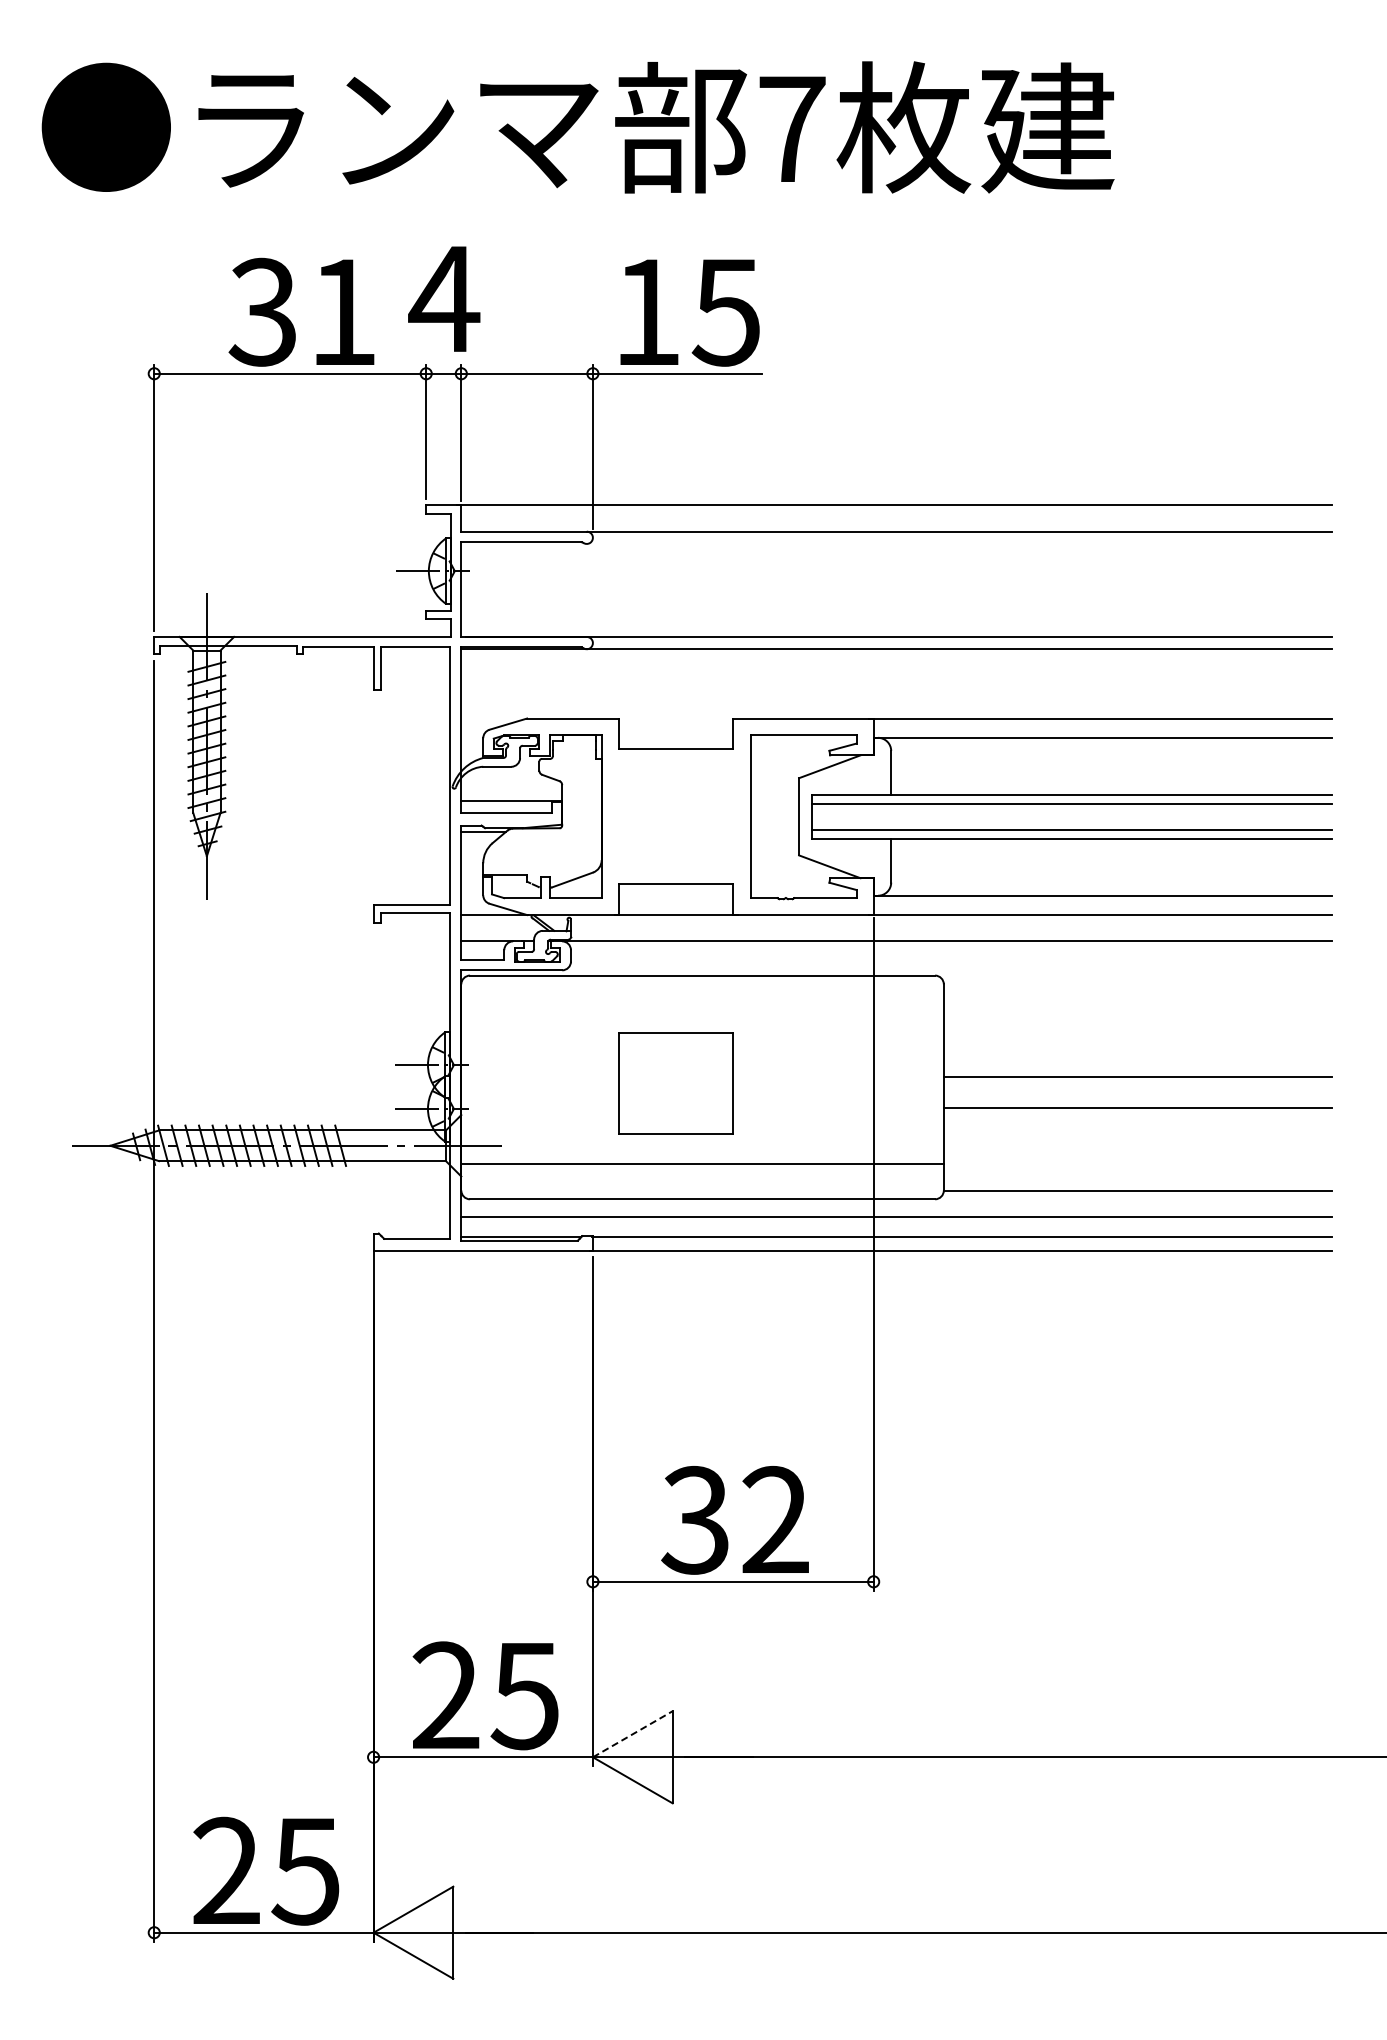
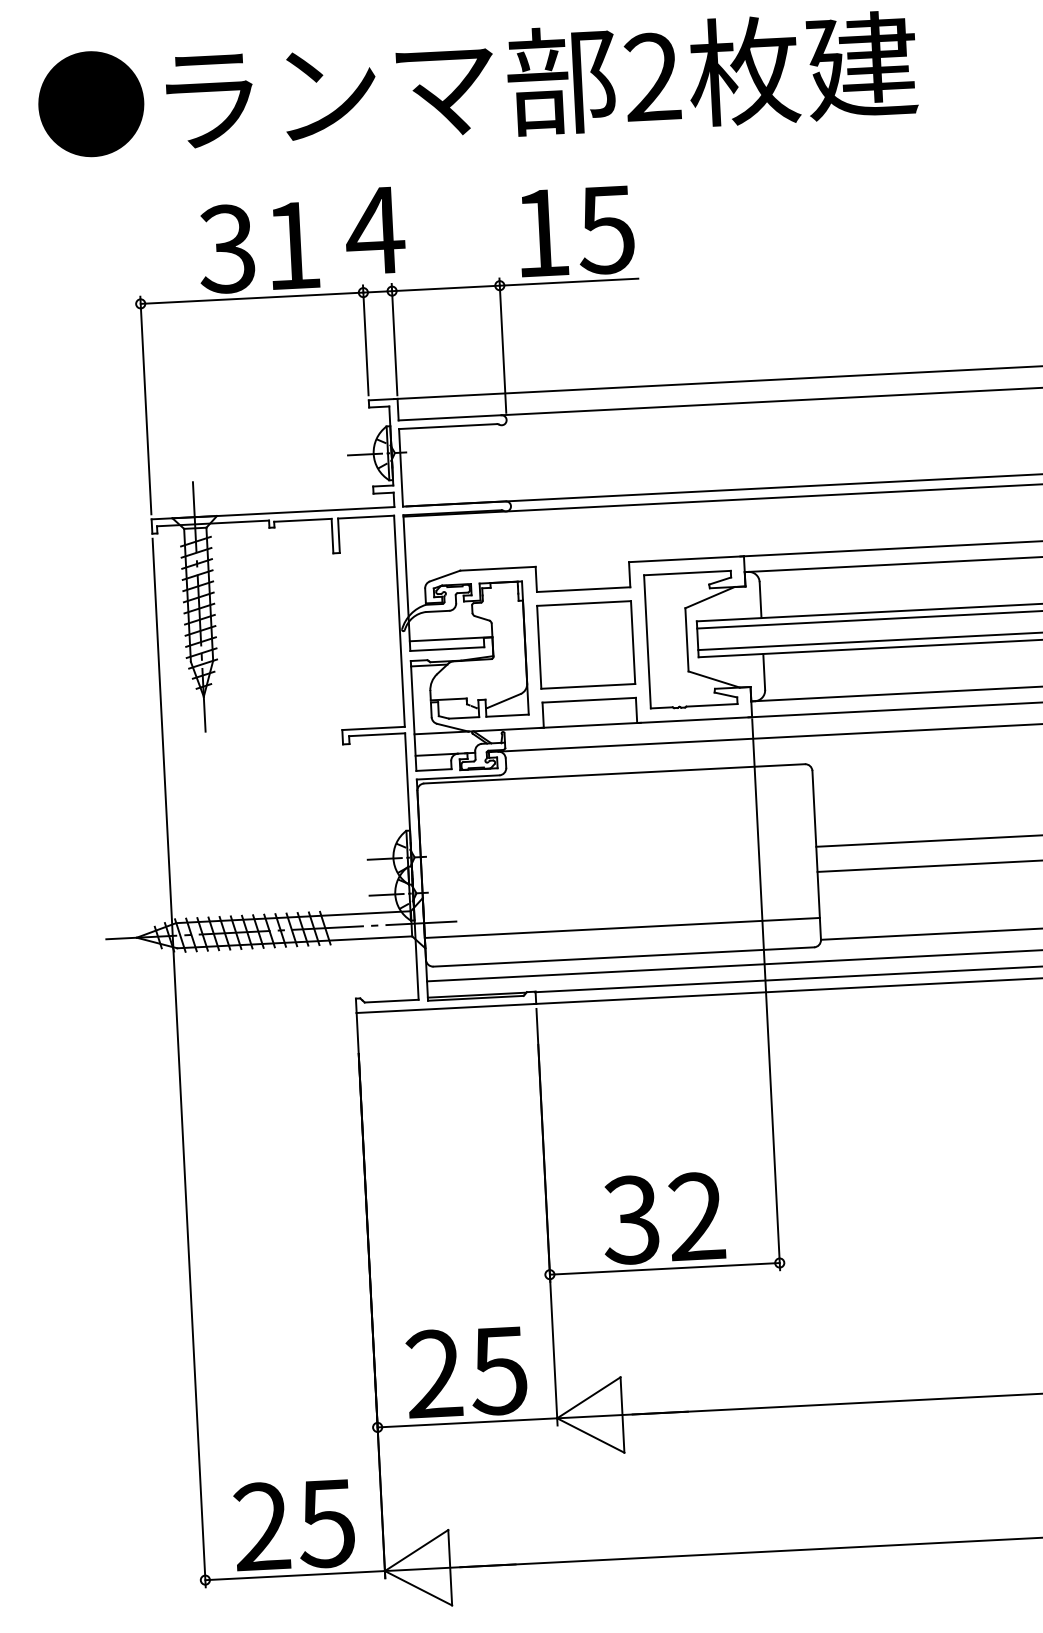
text: (791, 127) -> (652, 75), 7 -> 2
part: (675, 1083) -> (585, 644), moved
line: (633, 1734) -> (589, 1397), dashed -> solid

